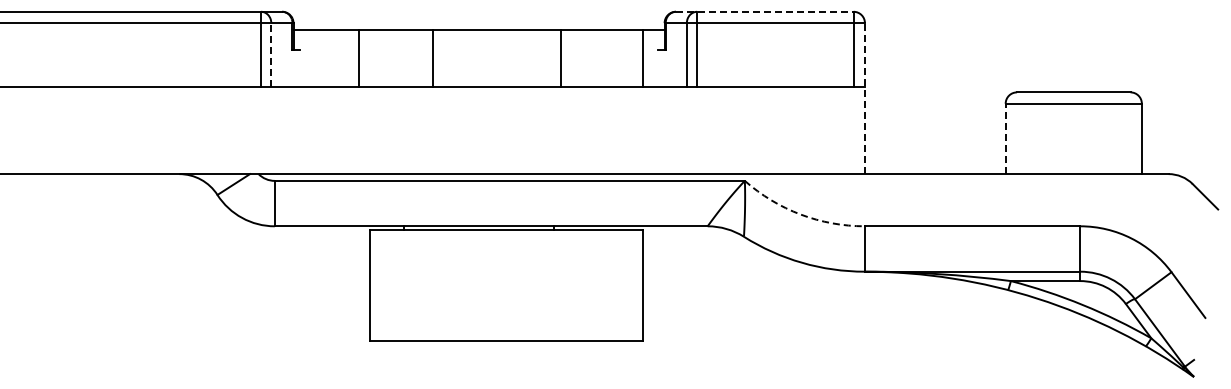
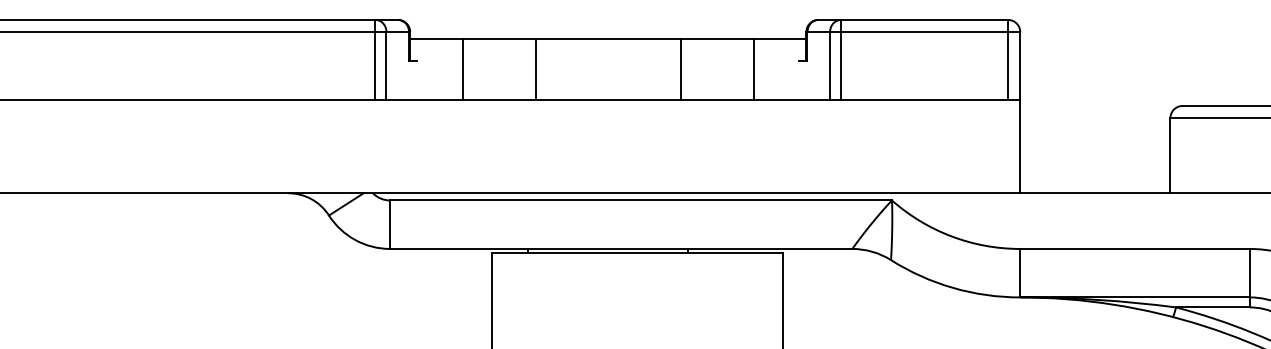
line: (764, 11) -> (912, 19), dashed -> solid
line: (271, 54) -> (386, 65), dashed -> solid
line: (358, 57) -> (462, 68), moved
line: (432, 57) -> (535, 68), moved
line: (561, 57) -> (681, 68), moved
line: (643, 57) -> (753, 68), moved
line: (864, 98) -> (1019, 112), dashed -> solid
line: (1005, 138) -> (1170, 155), dashed -> solid
arc: (800, 214) -> (951, 236), dashed -> solid

